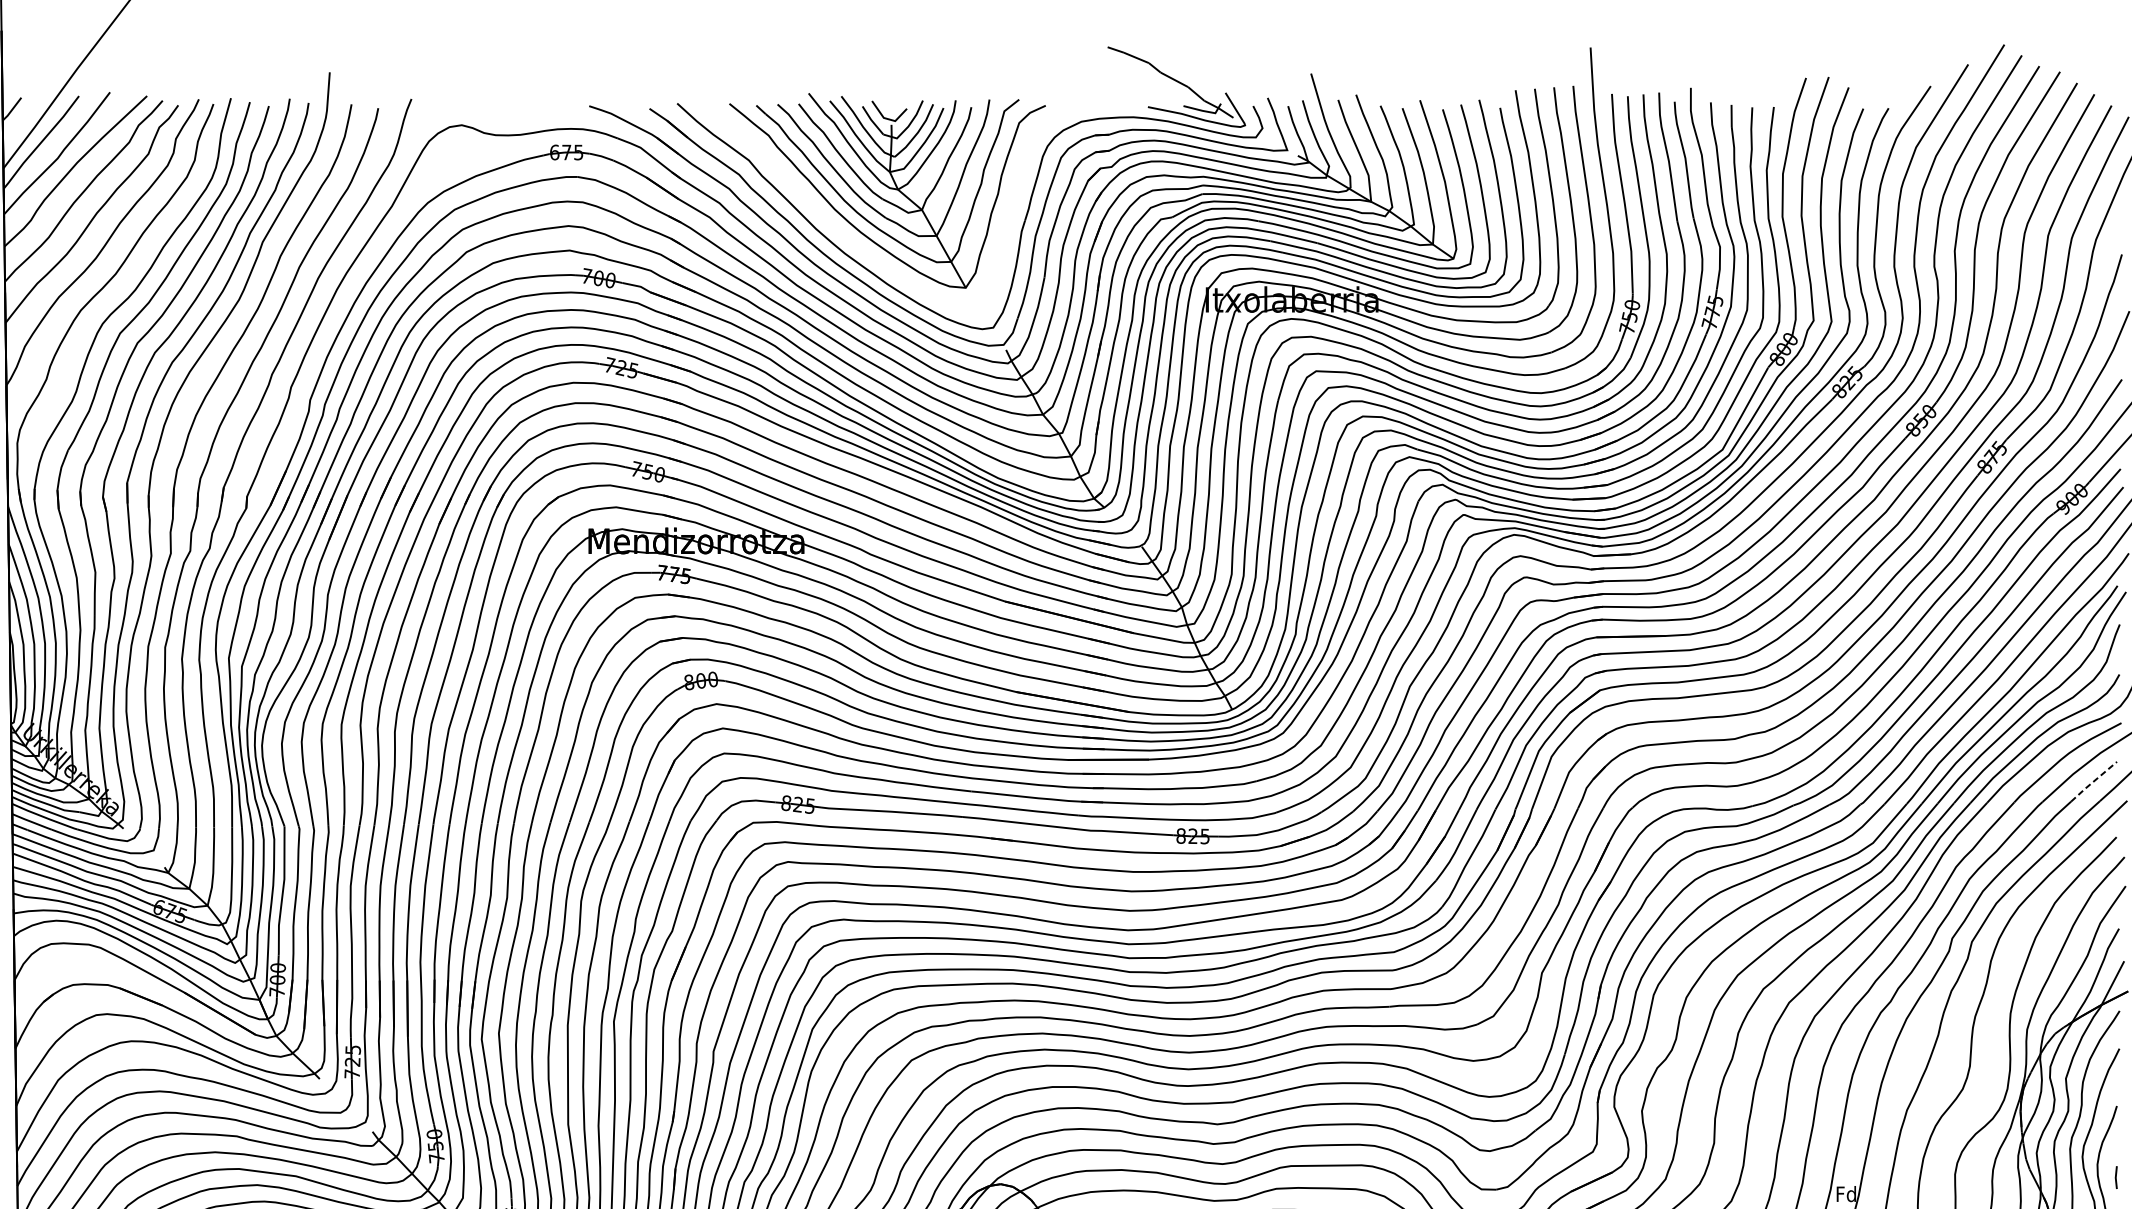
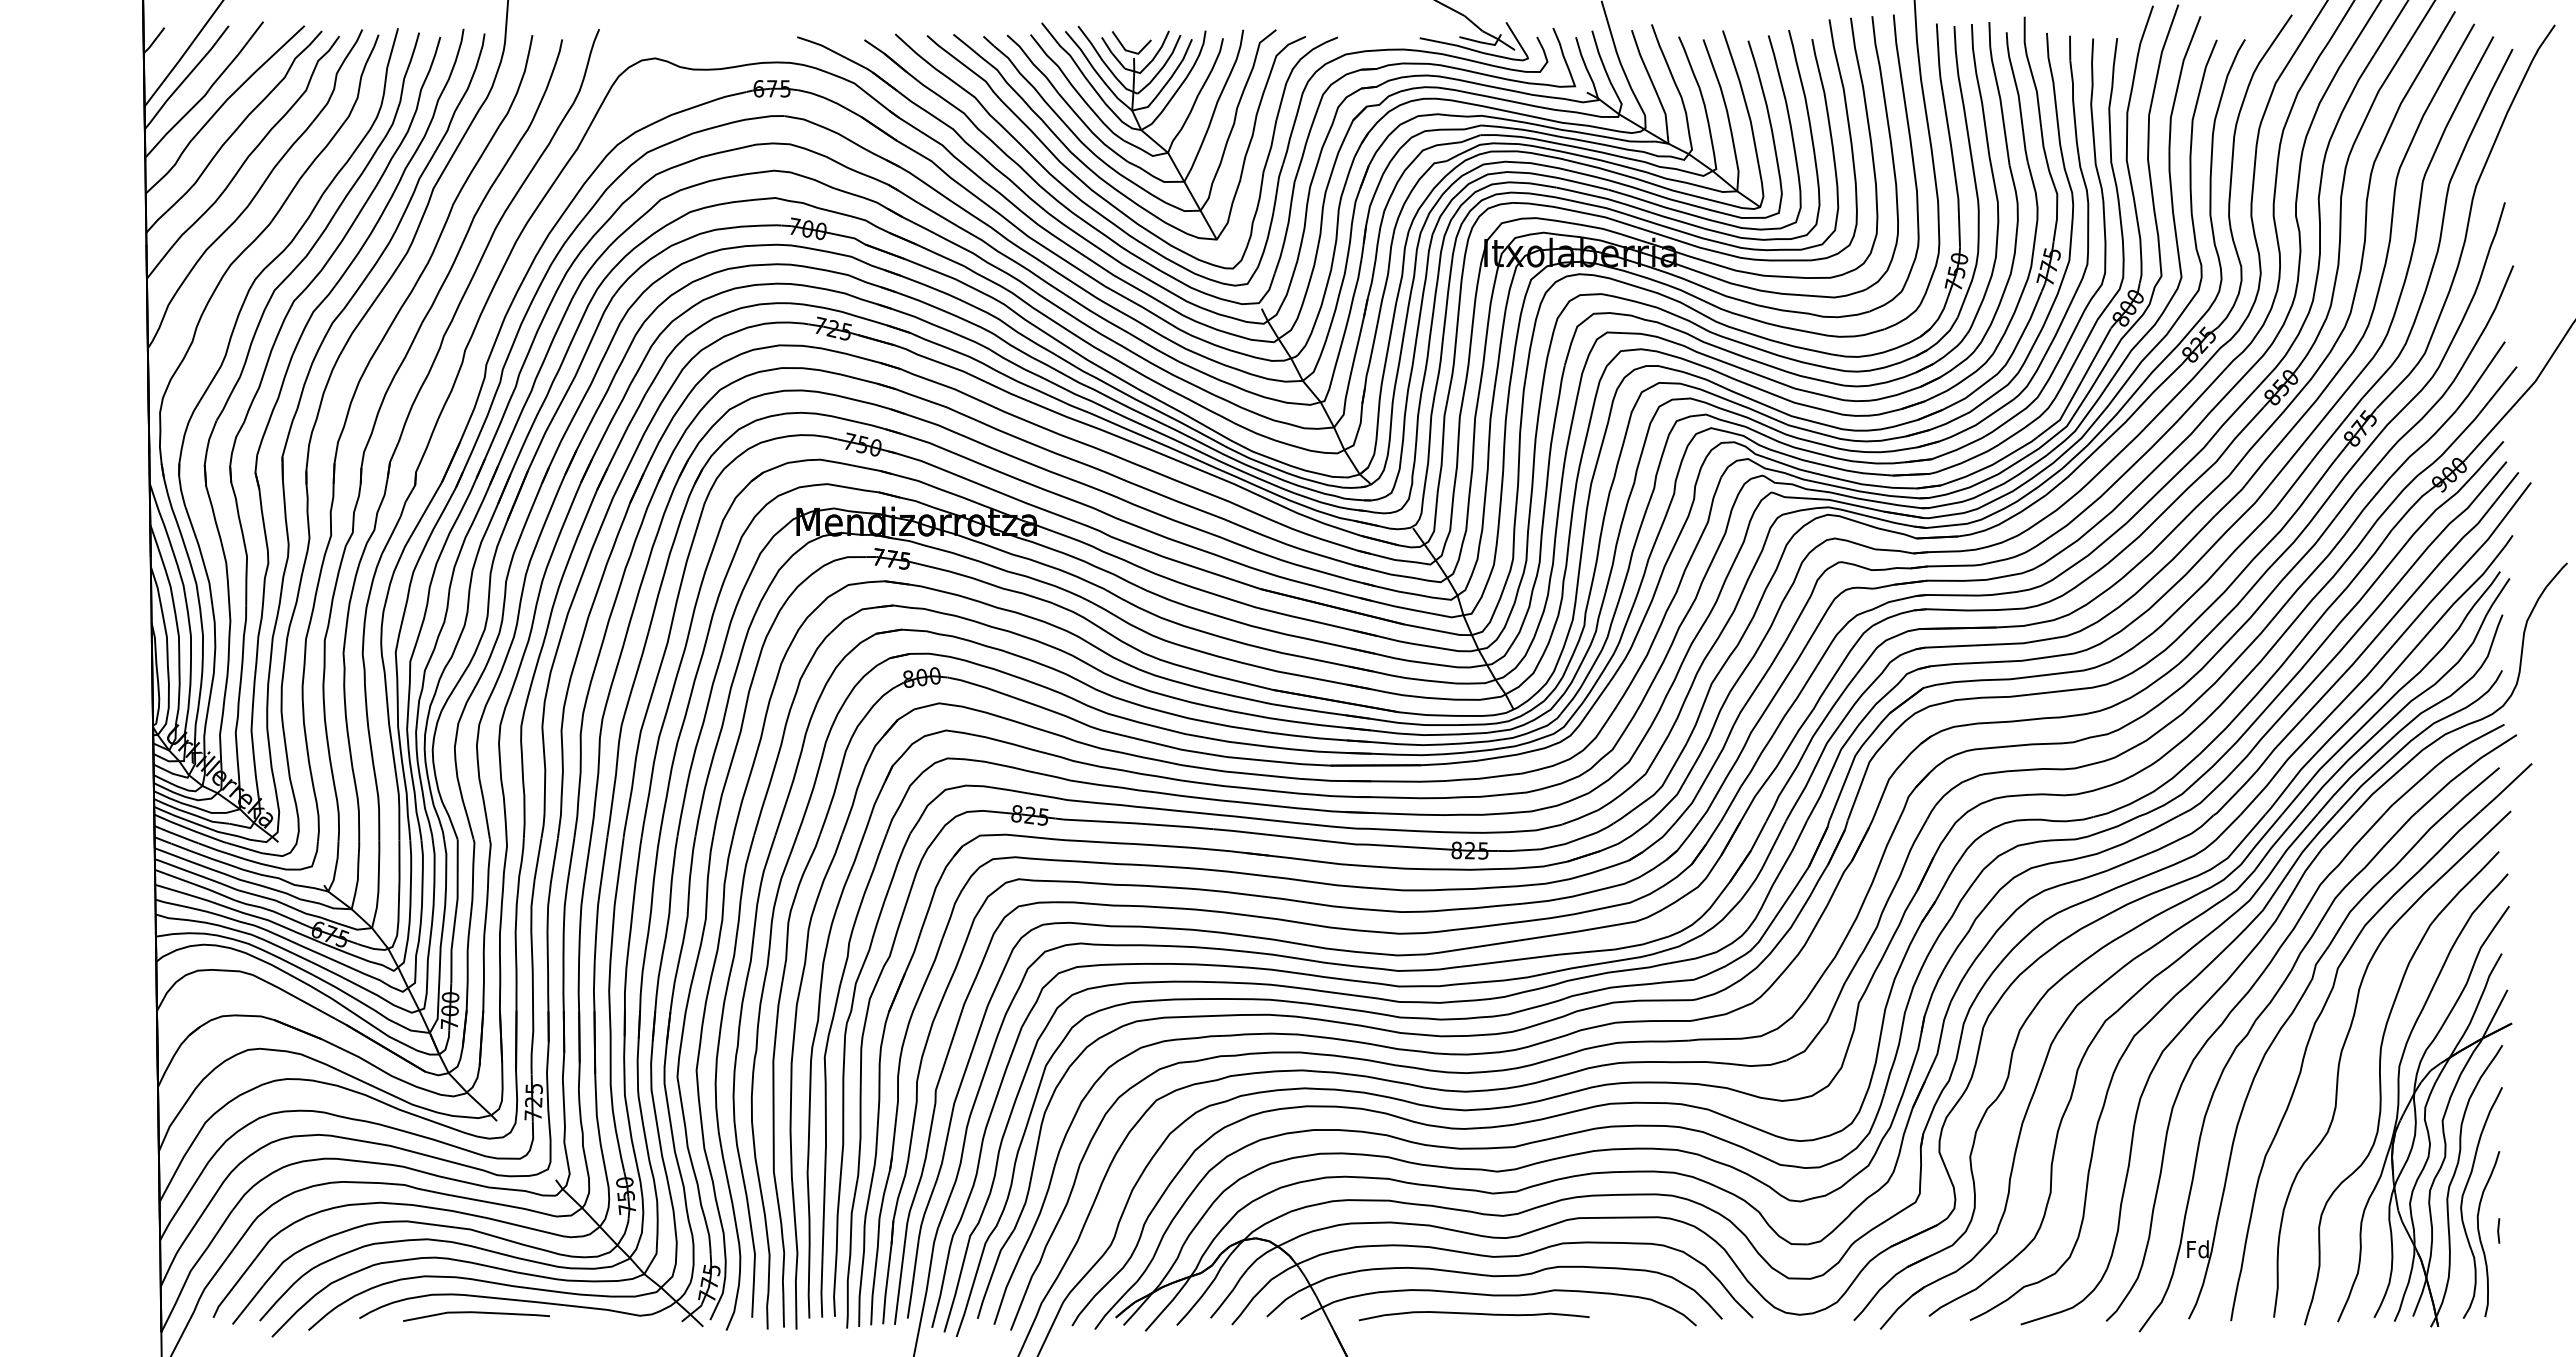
curve: (859, 246) -> (1098, 193), added
line: (2093, 782) -> (2473, 790), dashed -> solid

